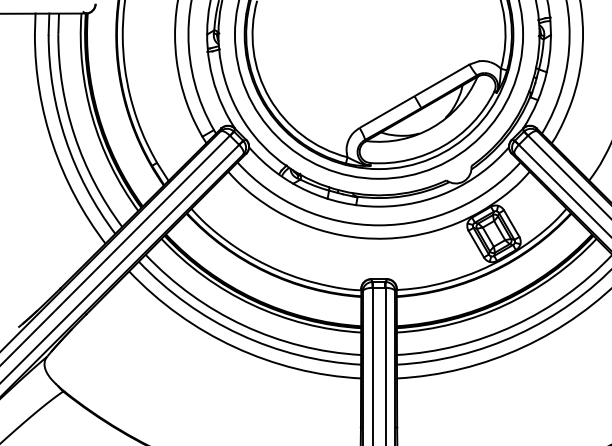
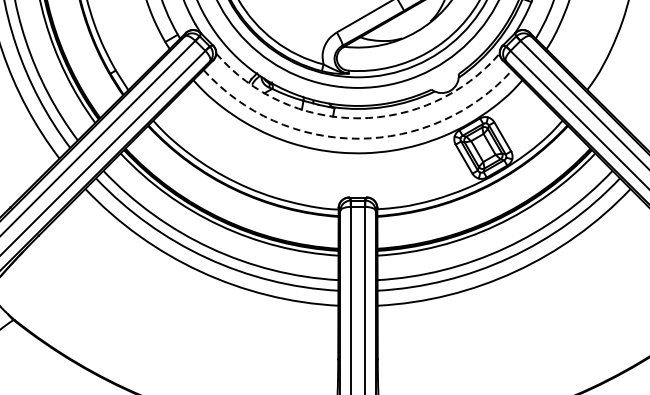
arc: (379, 206) -> (358, 118), solid -> dashed
arc: (379, 225) -> (358, 138), solid -> dashed

